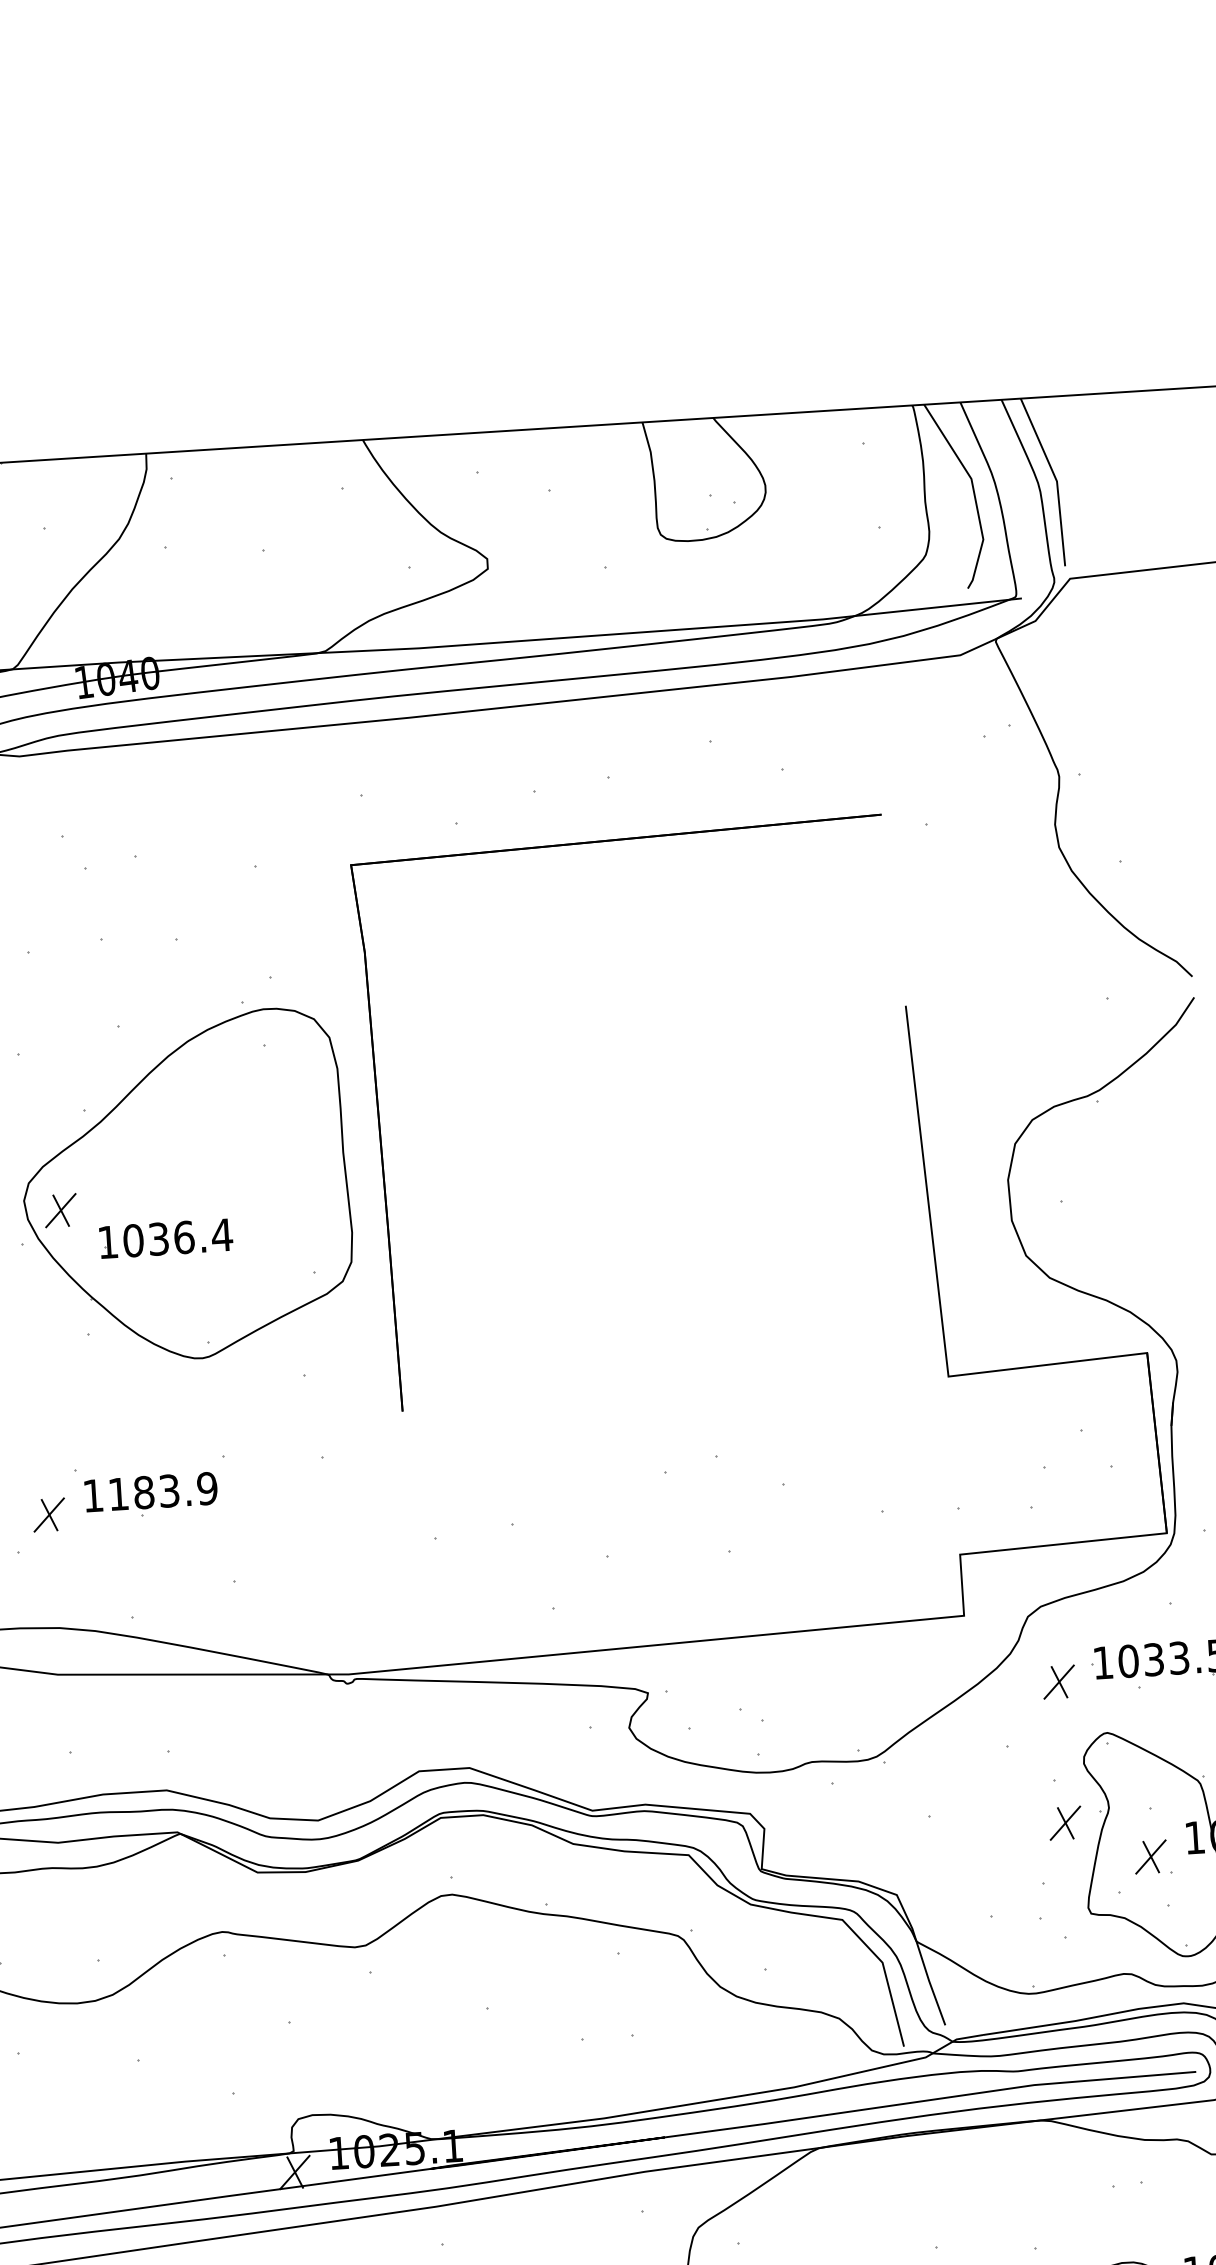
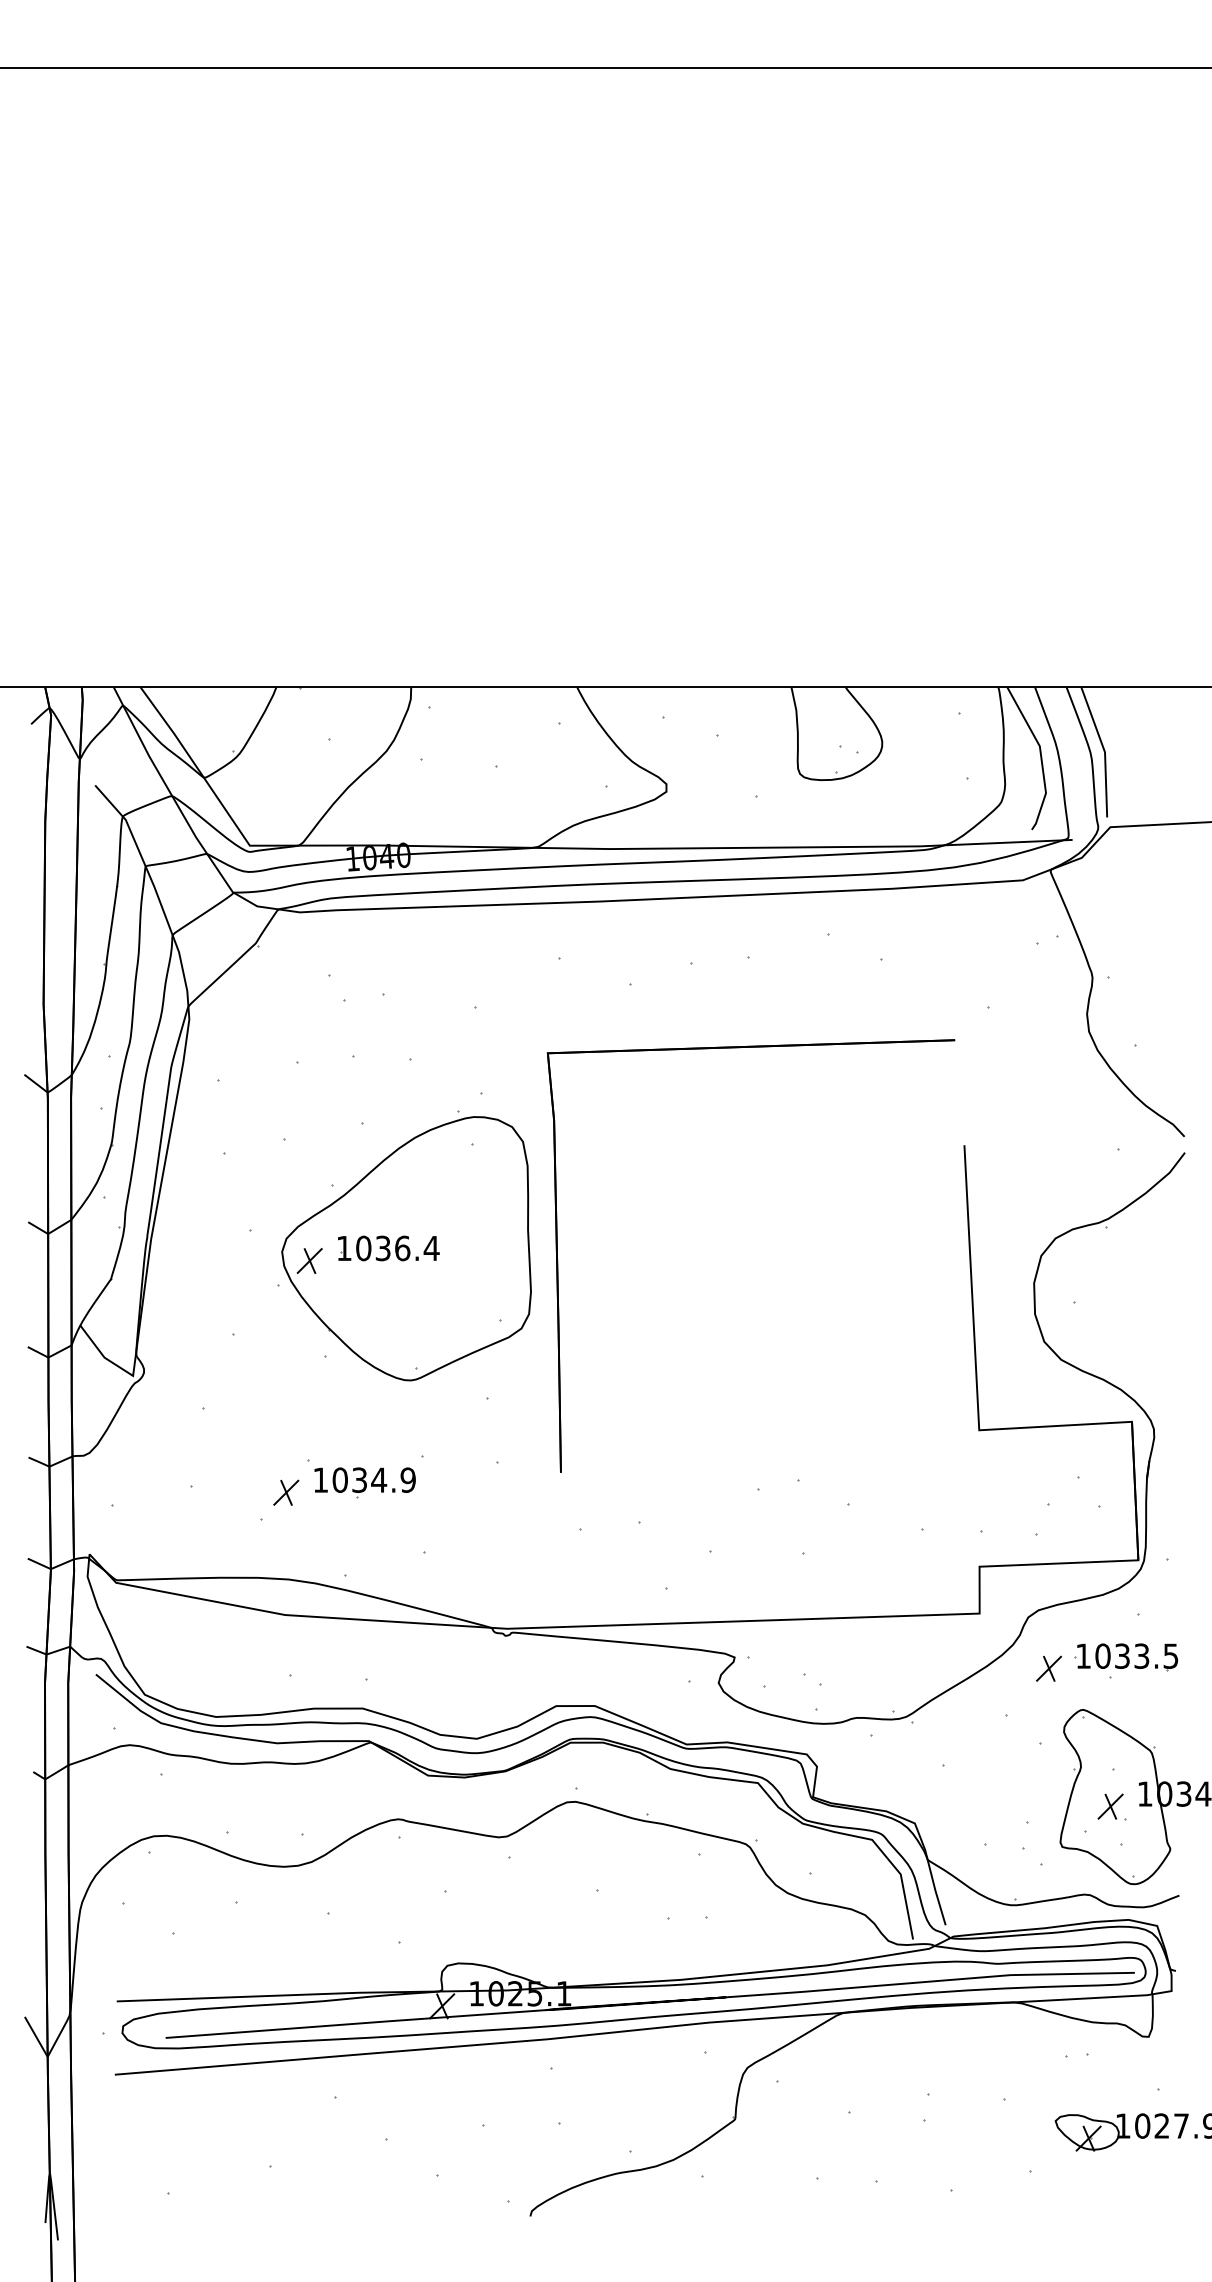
part: (382, 1134) -> (558, 1260), moved
part: (165, 1238) -> (388, 1248), moved
text: (143, 1491) -> (359, 1479), 1183.9 -> 1034.9
part: (1064, 1822) -> (1046, 1776), removed

